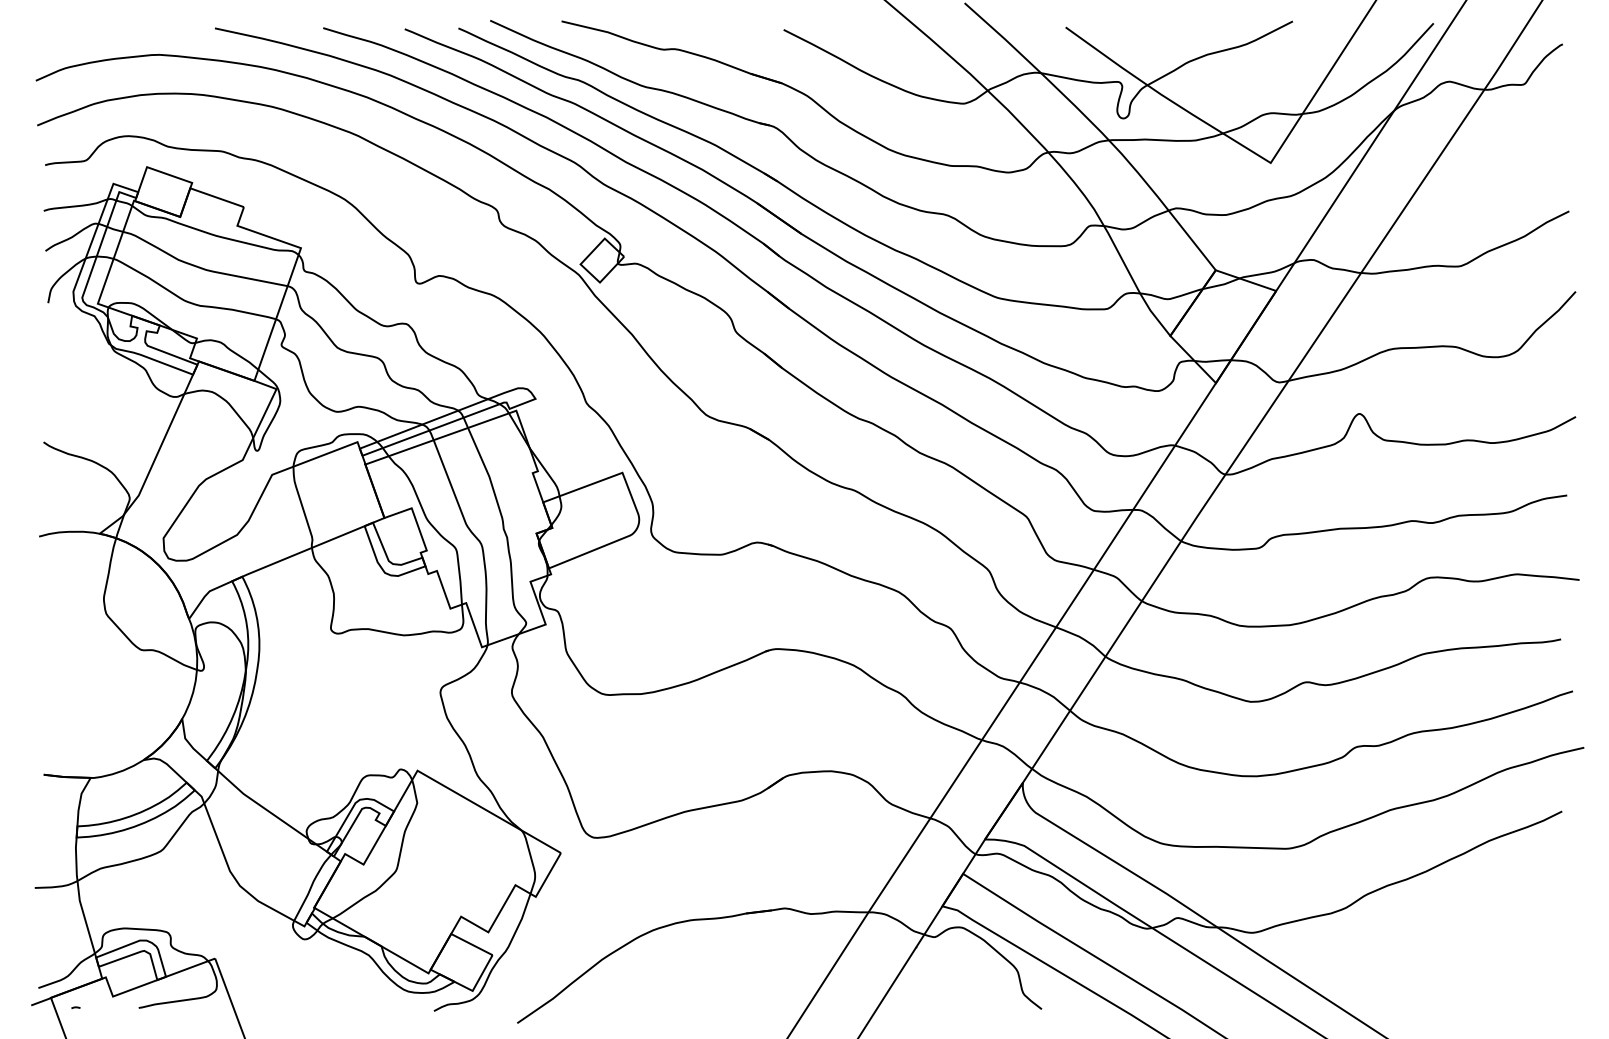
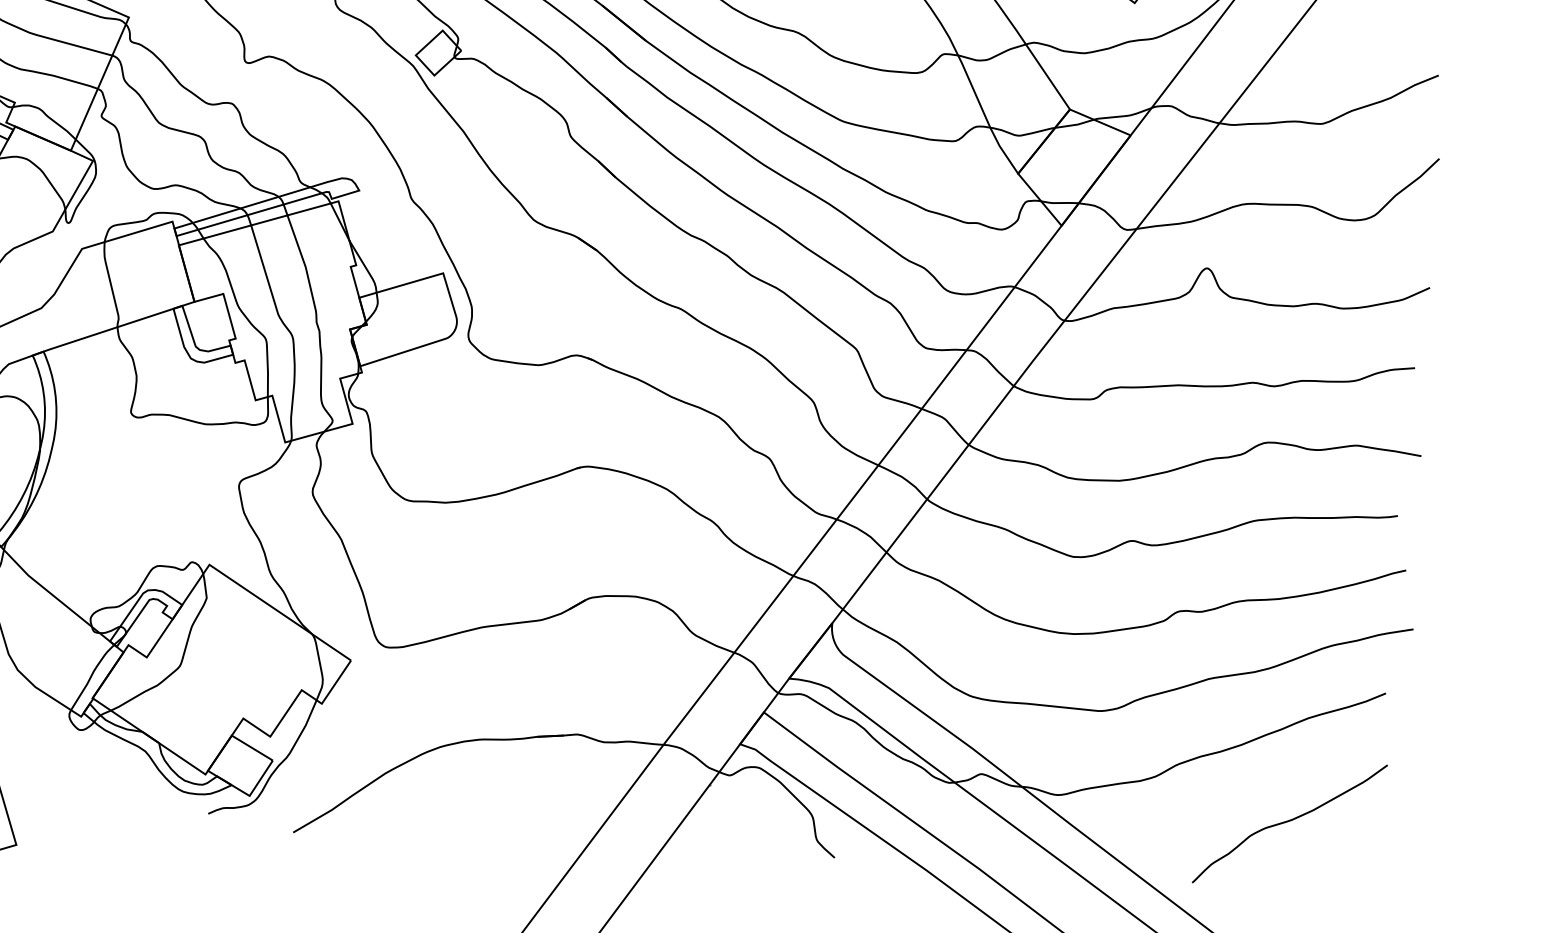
curve: (1477, 942) -> (1288, 822), added

